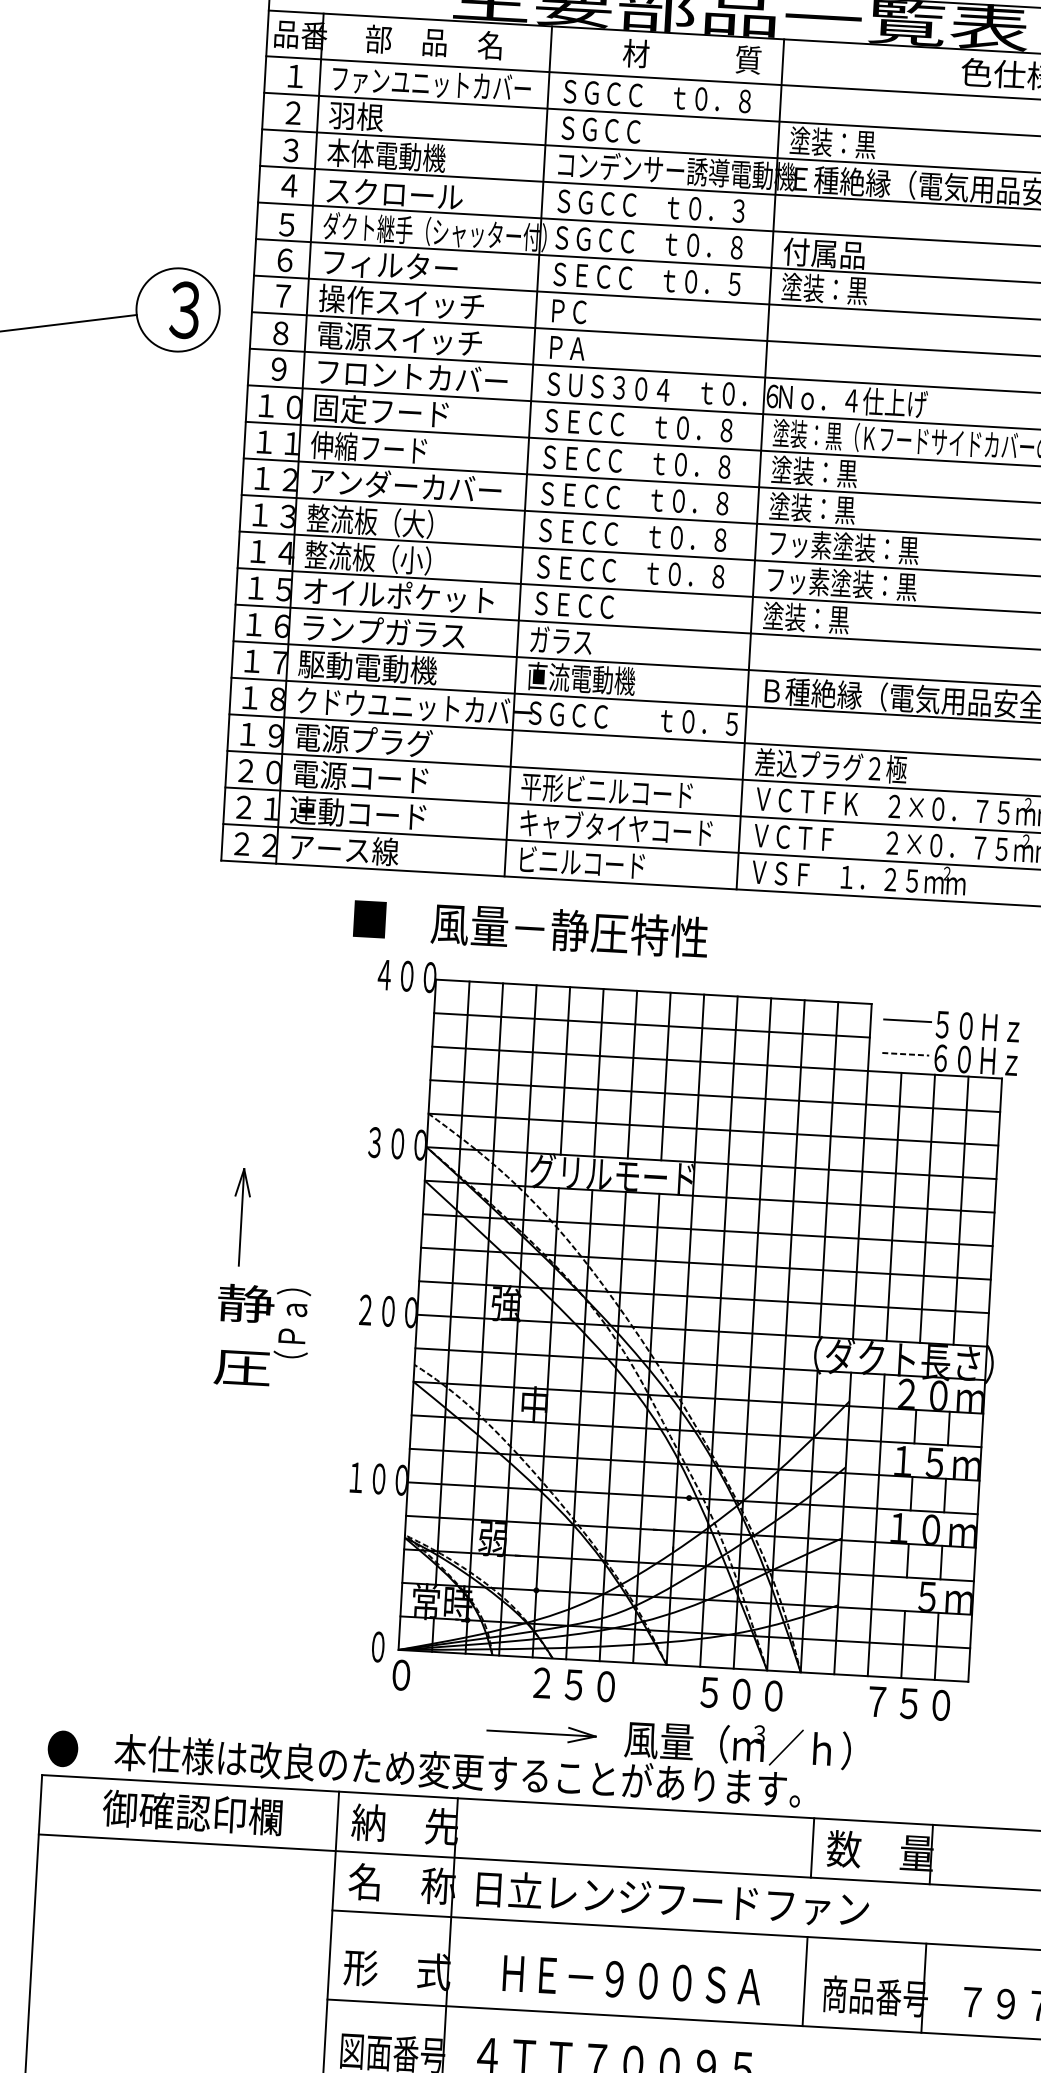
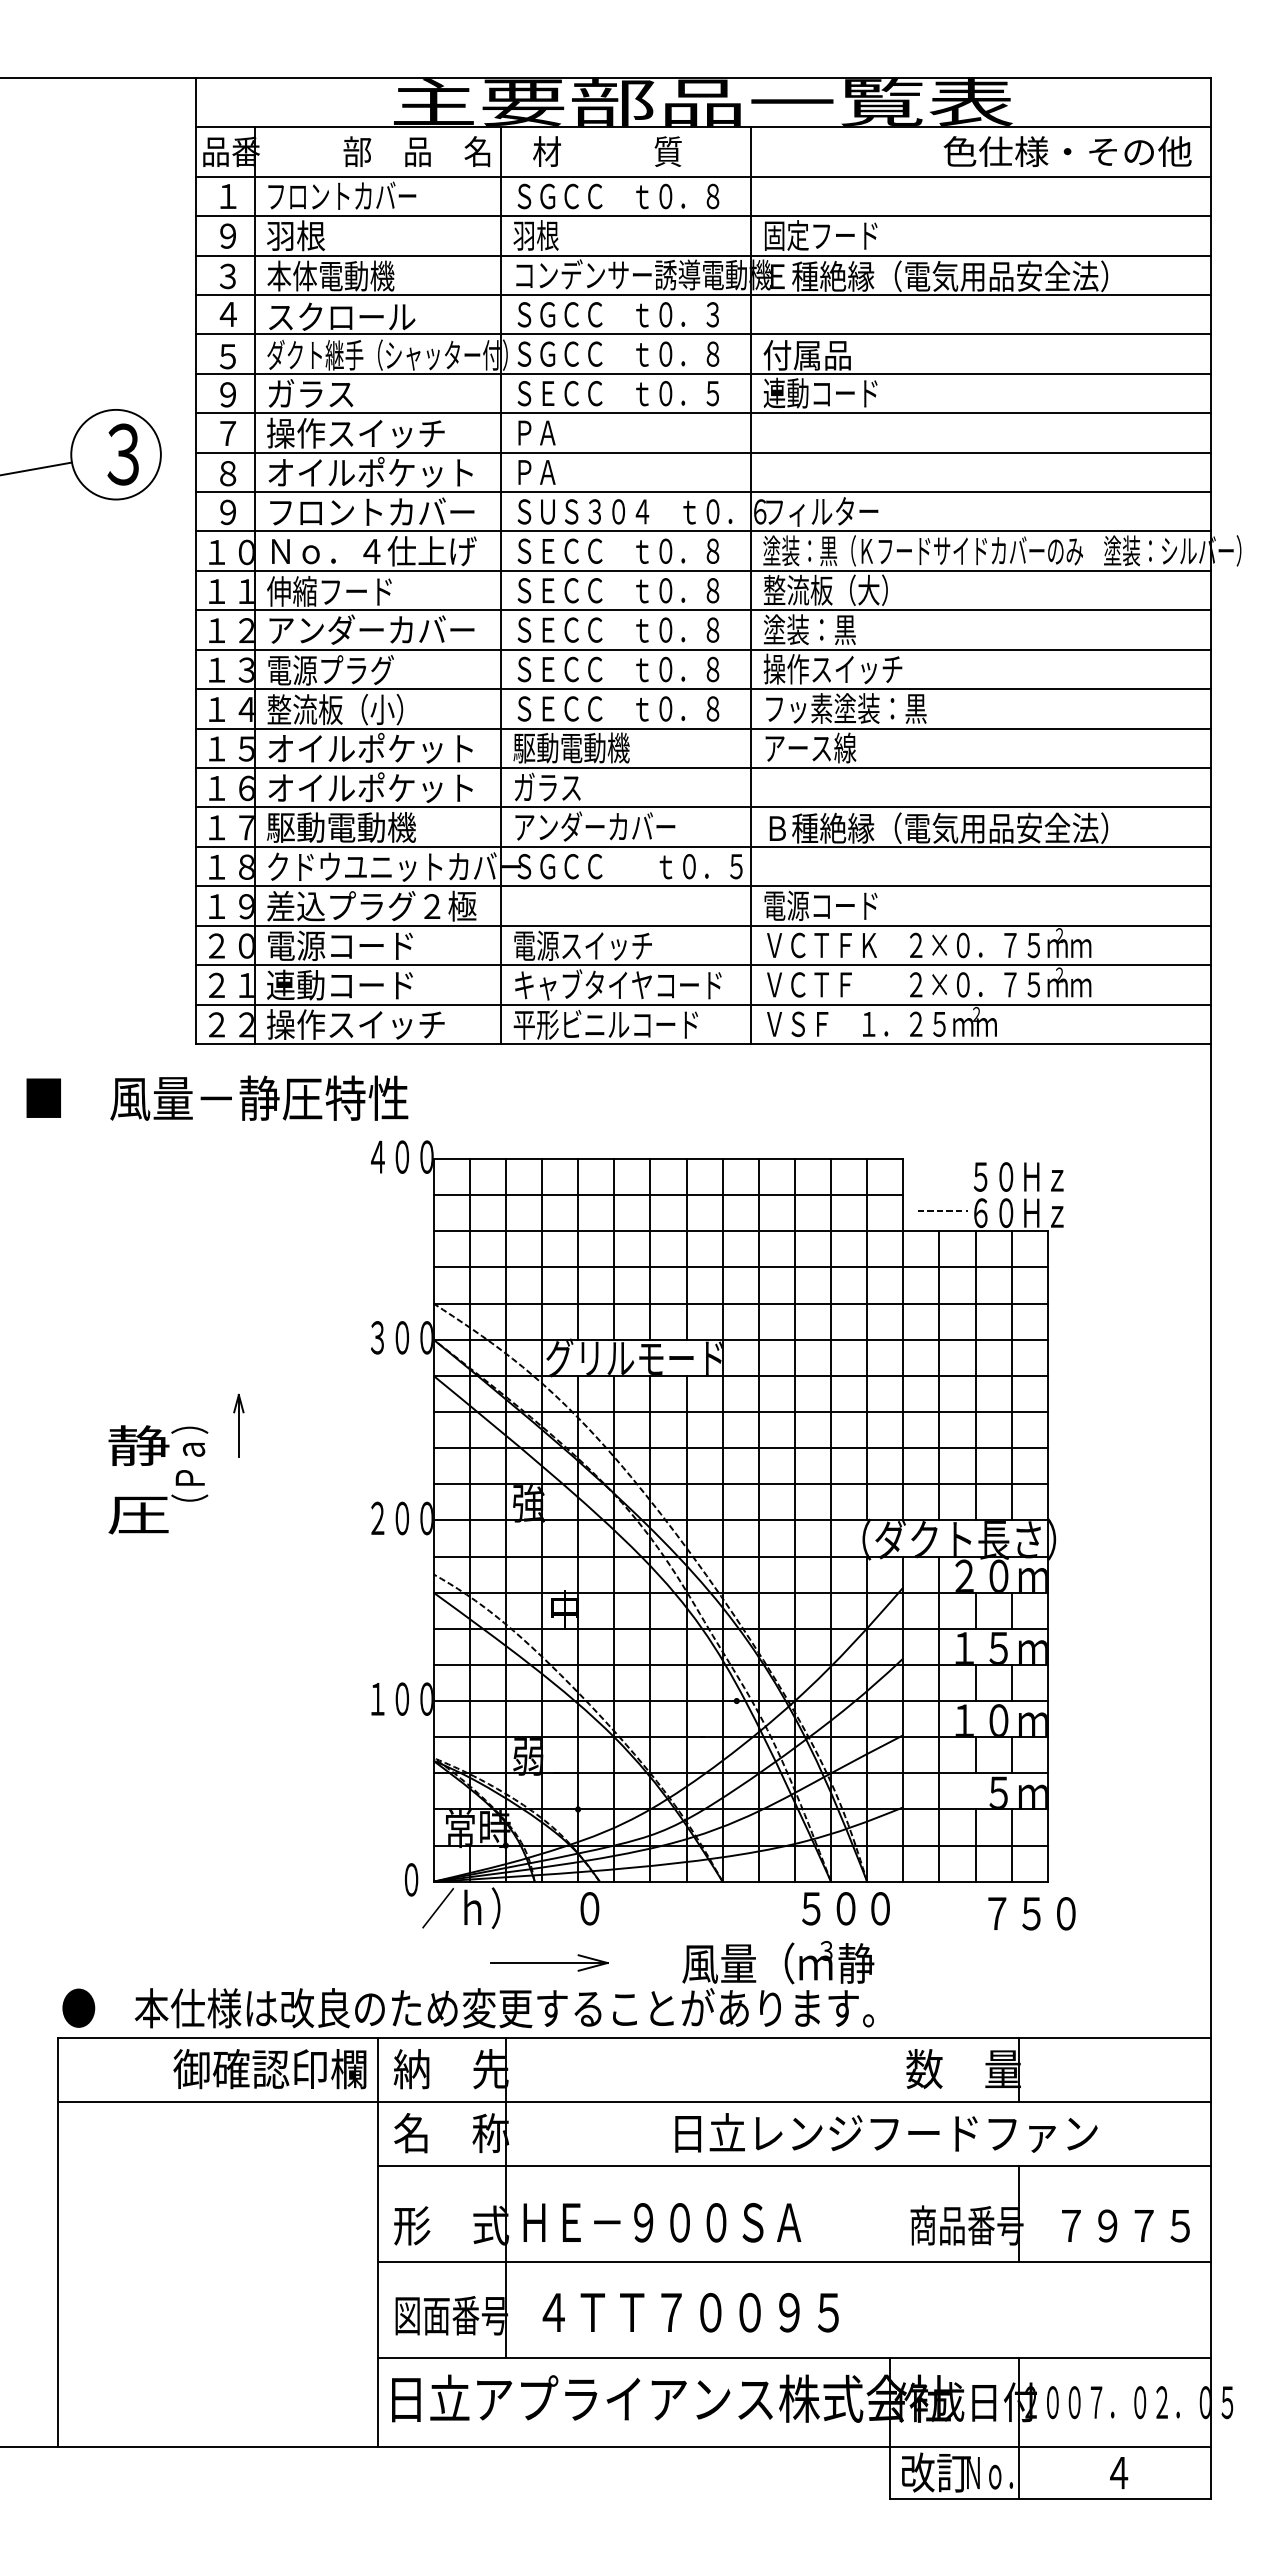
text: (433, 42) -> (416, 151), moved
text: (692, 56) -> (607, 151), moved
text: (441, 84) -> (385, 196), ファンユニットカバー -> フロントカバー
text: (293, 112) -> (228, 235), ２ -> ９
text: (598, 129) -> (557, 235), ＳＧＣＣ -> 羽根
text: (842, 143) -> (820, 235), 塗装：黒 -> 固定フード
text: (285, 259) -> (228, 394), ６ -> ９
text: (389, 265) -> (340, 394), フィルター -> ガラス
text: (834, 288) -> (820, 392), 塗装：黒 -> 連動コード
text: (579, 311) -> (547, 432), ＰＣ -> ＰＡ
text: (413, 338) -> (370, 471), 電源スイッチ -> オイルポケット
text: (852, 400) -> (846, 511), Ｎｏ．４仕上げ -> フィルター
text: (410, 412) -> (372, 550), 固定フード -> Ｎｏ．４仕上げ
text: (829, 471) -> (825, 589), 塗装：黒 -> 整流板（大）
text: (370, 520) -> (335, 669), 整流板（大） -> 電源プラグ
text: (842, 546) -> (844, 668), フッ素塗装：黒 -> 操作スイッチ
text: (585, 605) -> (571, 747), ＳＥＣＣ -> 駆動電動機
text: (806, 617) -> (809, 747), 塗装：黒 -> アース線
text: (396, 631) -> (370, 787), ランプガラス -> オイルポケット
text: (602, 679) -> (594, 826), 直流電動機 -> アンダーカバー
text: (391, 741) -> (371, 905), 電源プラグ -> 差込プラグ２極
text: (831, 765) -> (845, 905), 差込プラグ２極 -> 電源コード
text: (606, 790) -> (605, 945), 平形ビニルコード -> 電源スイッチ
text: (370, 850) -> (355, 1024), アース線 -> 操作スイッチ
text: (602, 863) -> (605, 1024), ビニルコード -> 平形ビニルコード
text: (530, 927) -> (217, 1097), moved
line: (907, 1020) -> (942, 1174), removed
part: (241, 1216) -> (238, 1425), size x0.6
text: (262, 1336) -> (158, 1479), moved
text: (423, 1676) -> (461, 1908), ０ -> ／ｈ）
text: (574, 1684) -> (624, 1908), ２５０ -> ０
text: (741, 1694) -> (845, 1908), moved
text: (909, 1703) -> (1031, 1913), moved
part: (541, 1733) -> (549, 1962), moved
text: (809, 1749) -> (881, 1963), ／ｈ） -> 静
text: (192, 1813) -> (269, 2069), moved
line: (812, 1847) -> (890, 2069), removed
text: (673, 1898) -> (886, 2132), moved
text: (632, 1980) -> (662, 2222), moved
line: (805, 1981) -> (890, 2213), removed

